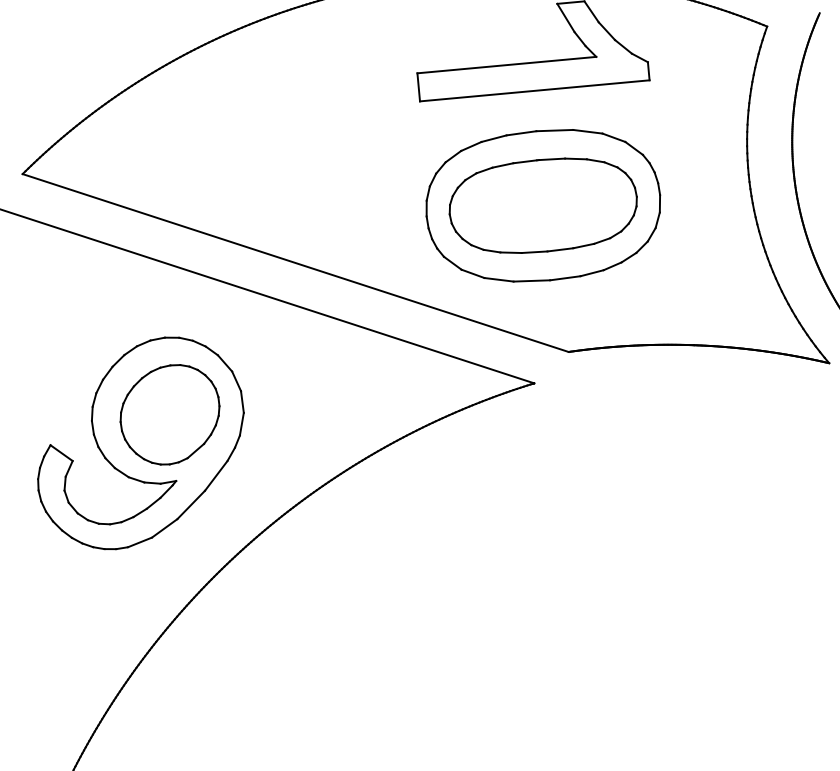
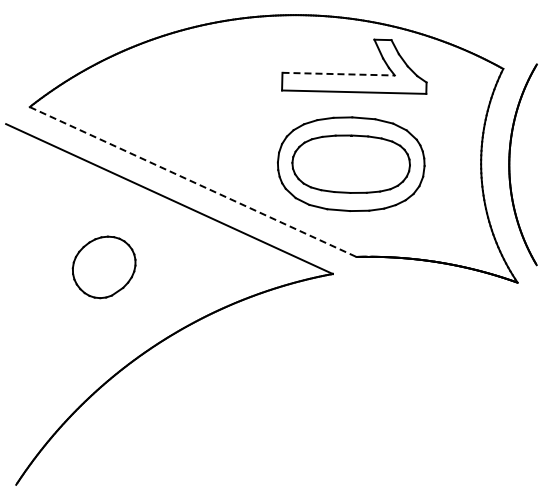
line: (508, 65) -> (339, 74), solid -> dashed
line: (296, 263) -> (193, 182), solid -> dashed
part: (140, 442) -> (83, 282), removed

